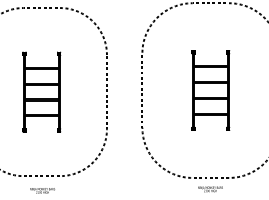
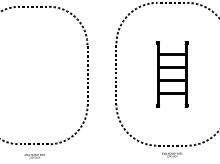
part: (41, 91) -> (33, 75), removed

